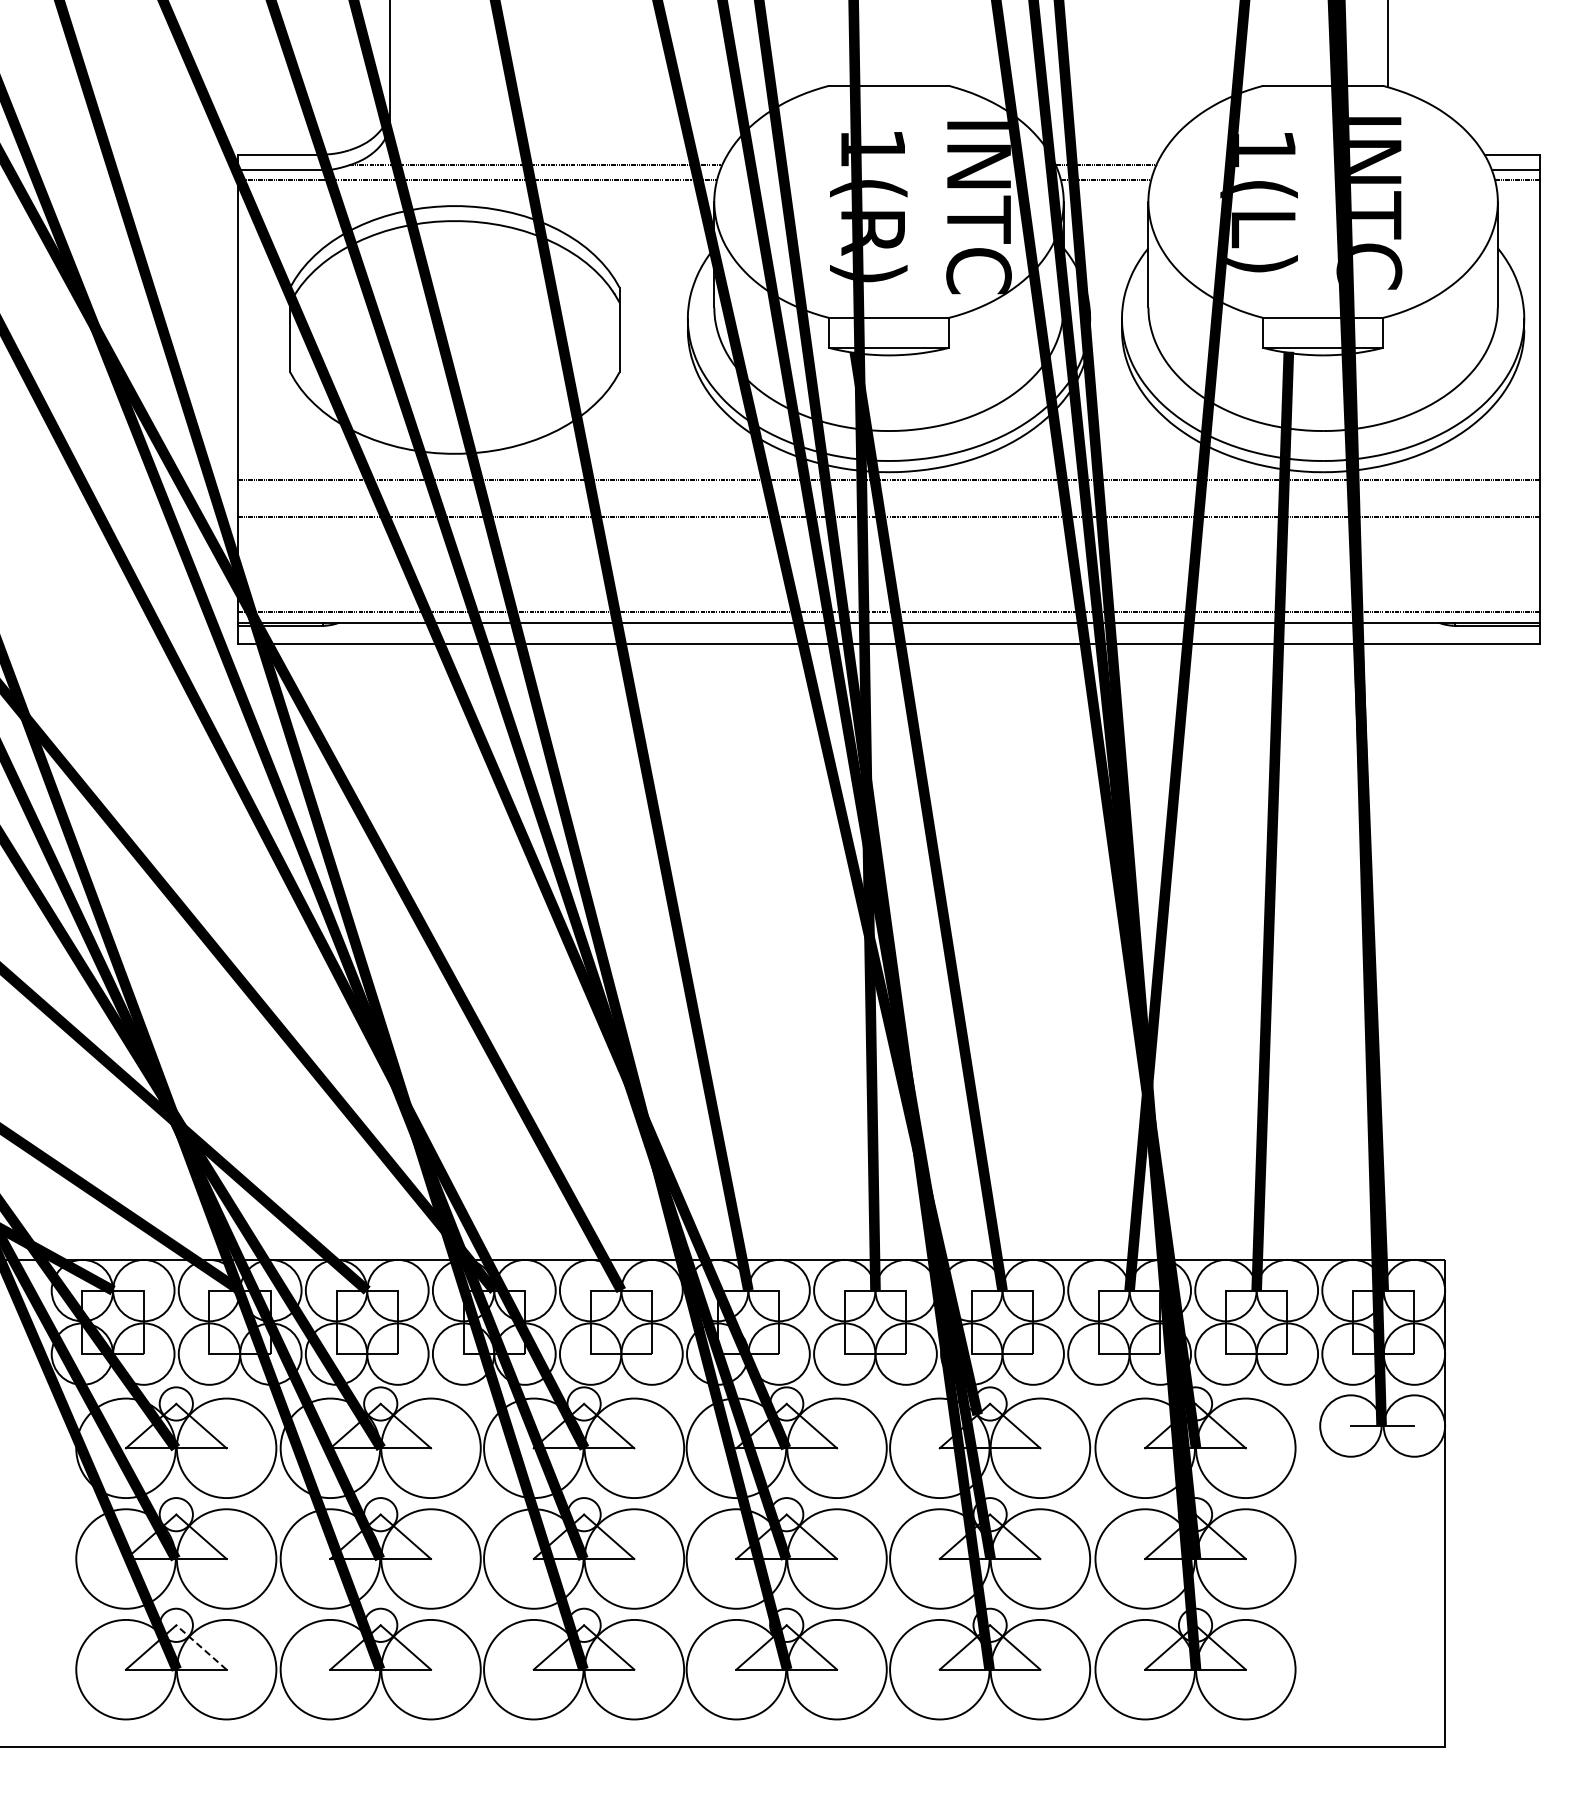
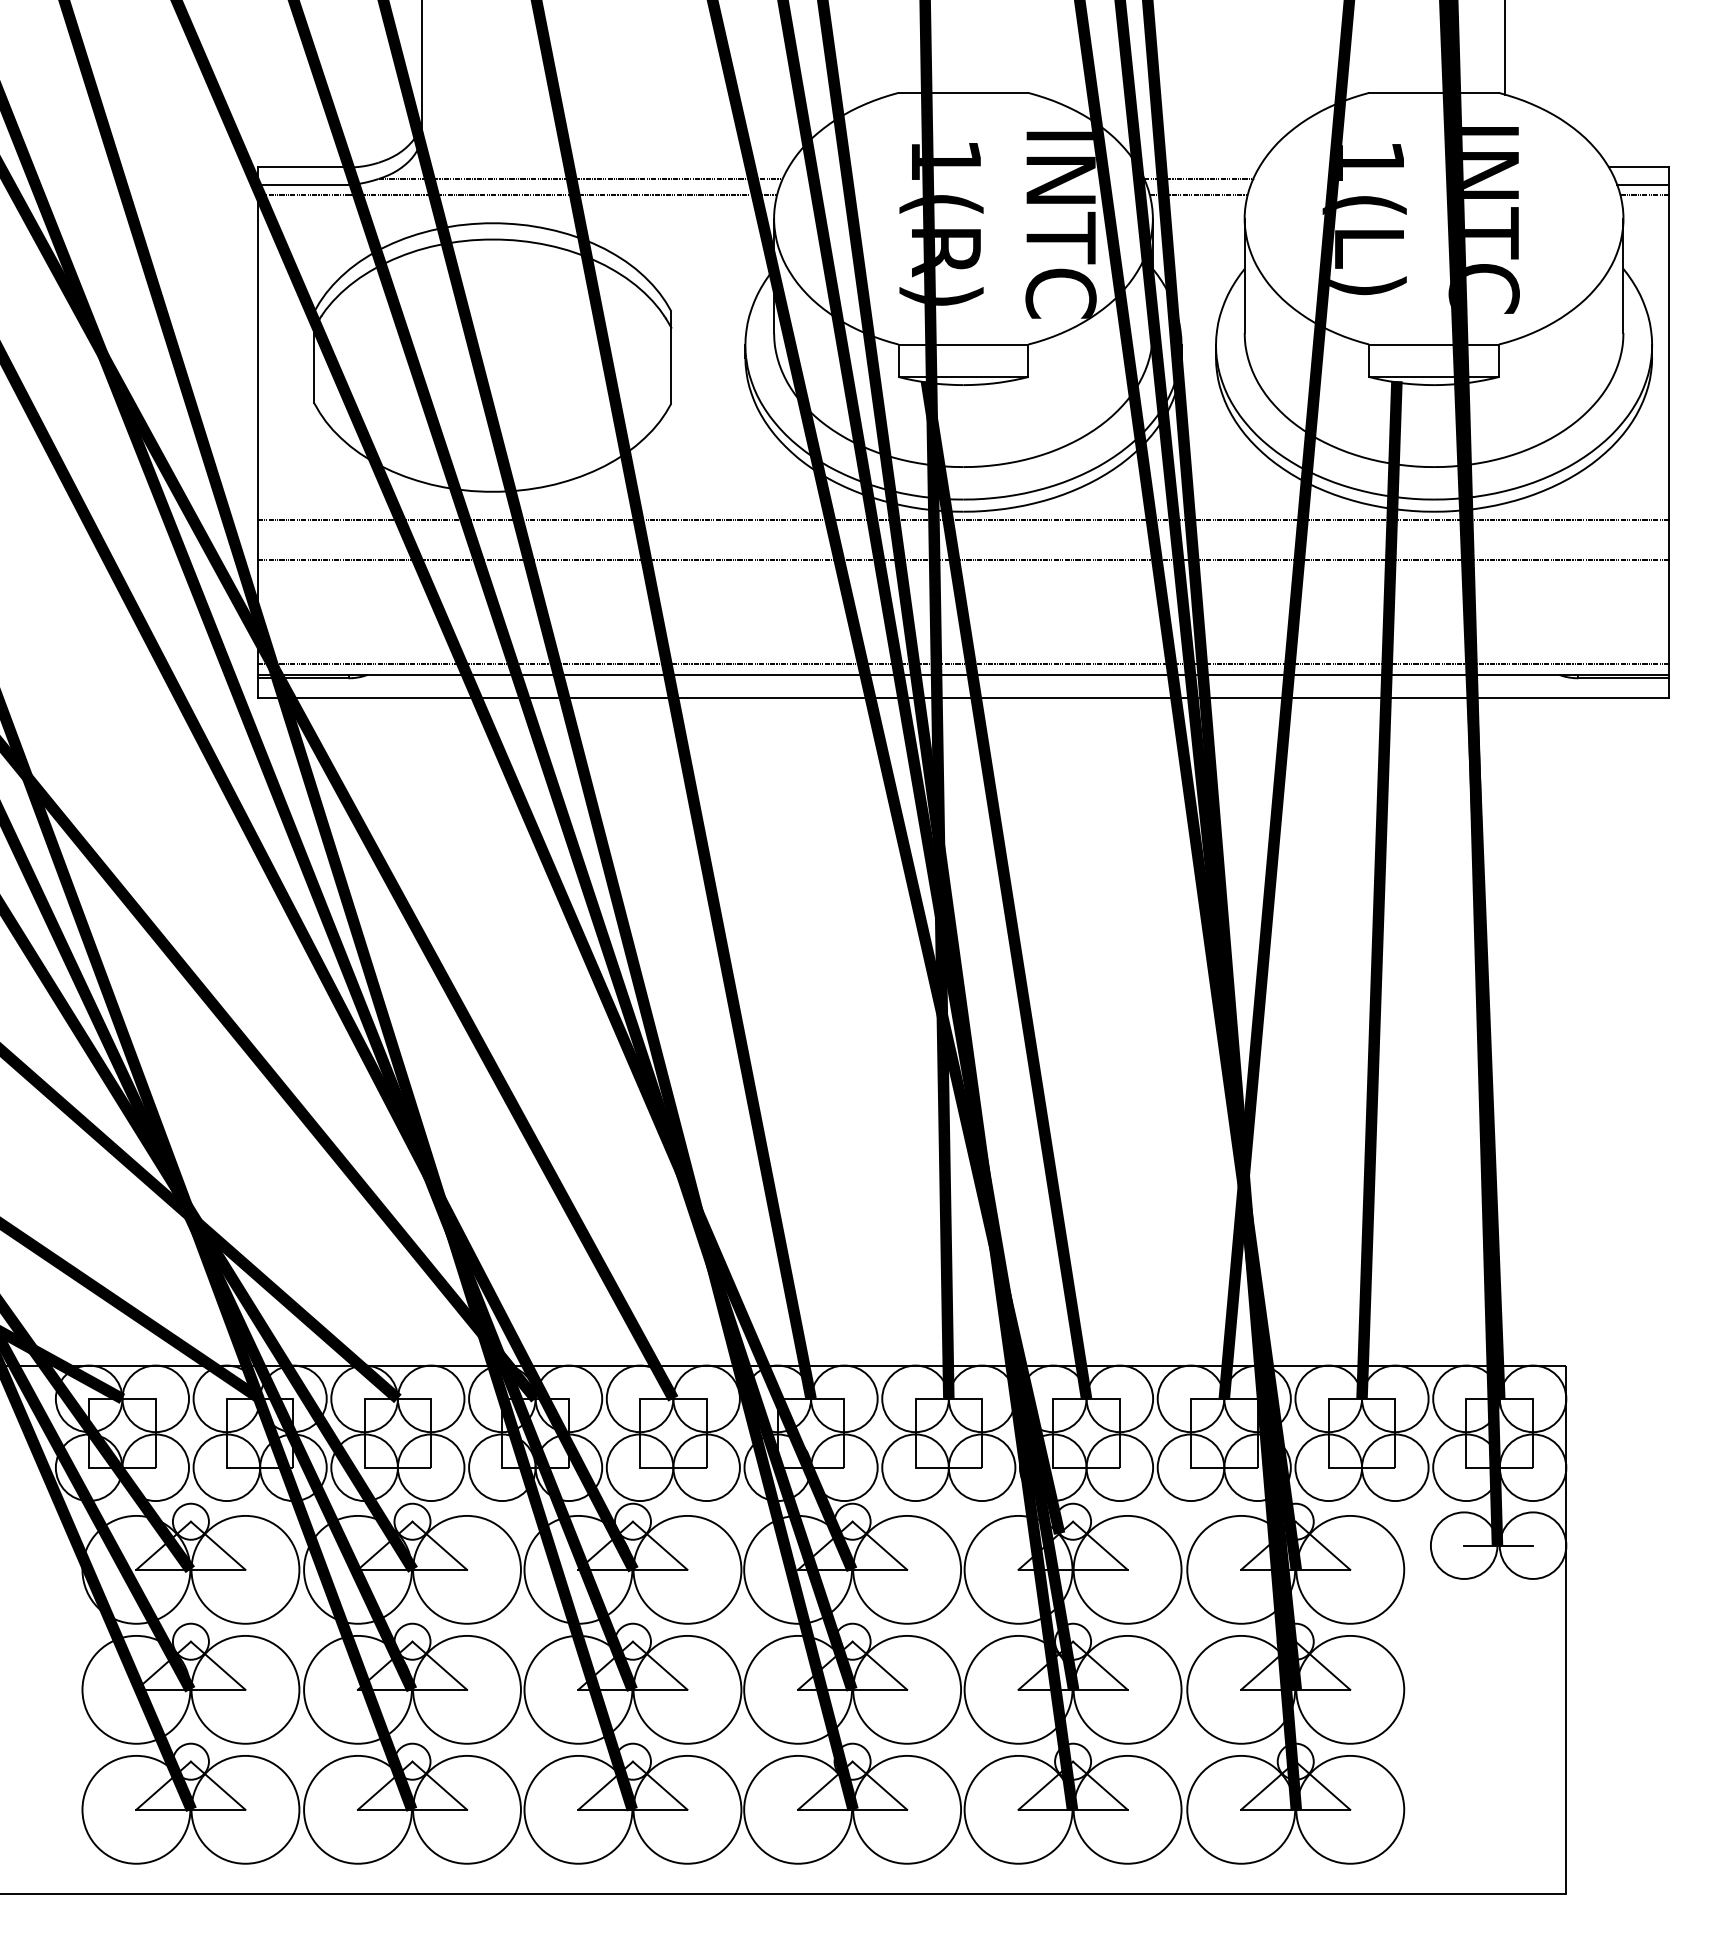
line: (201, 1647) -> (218, 1785), dashed -> solid

